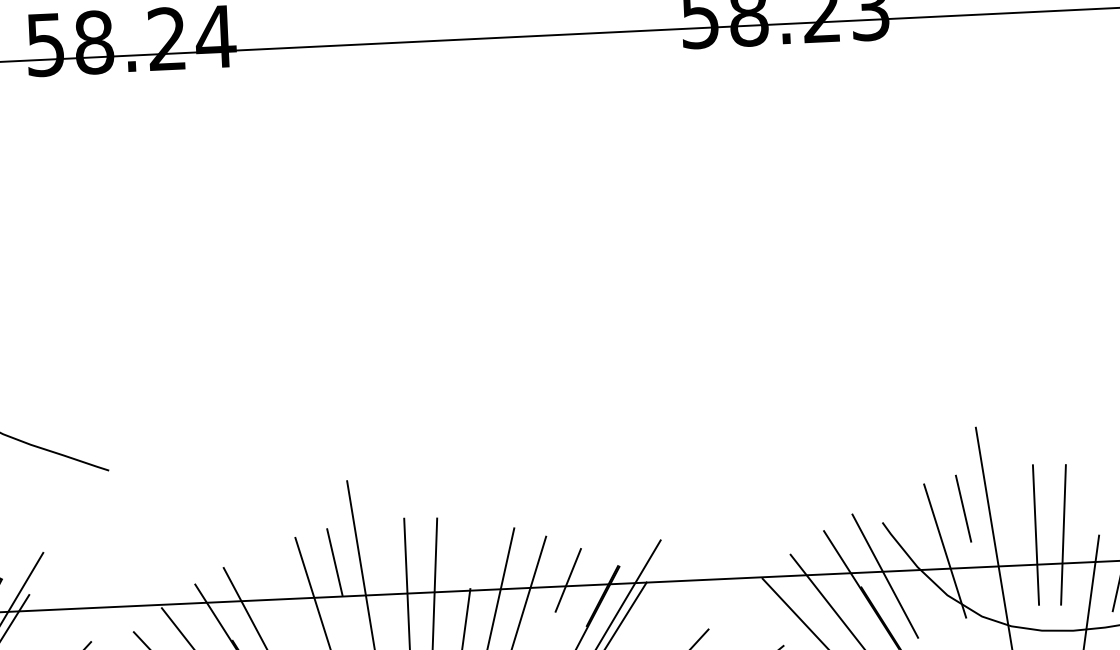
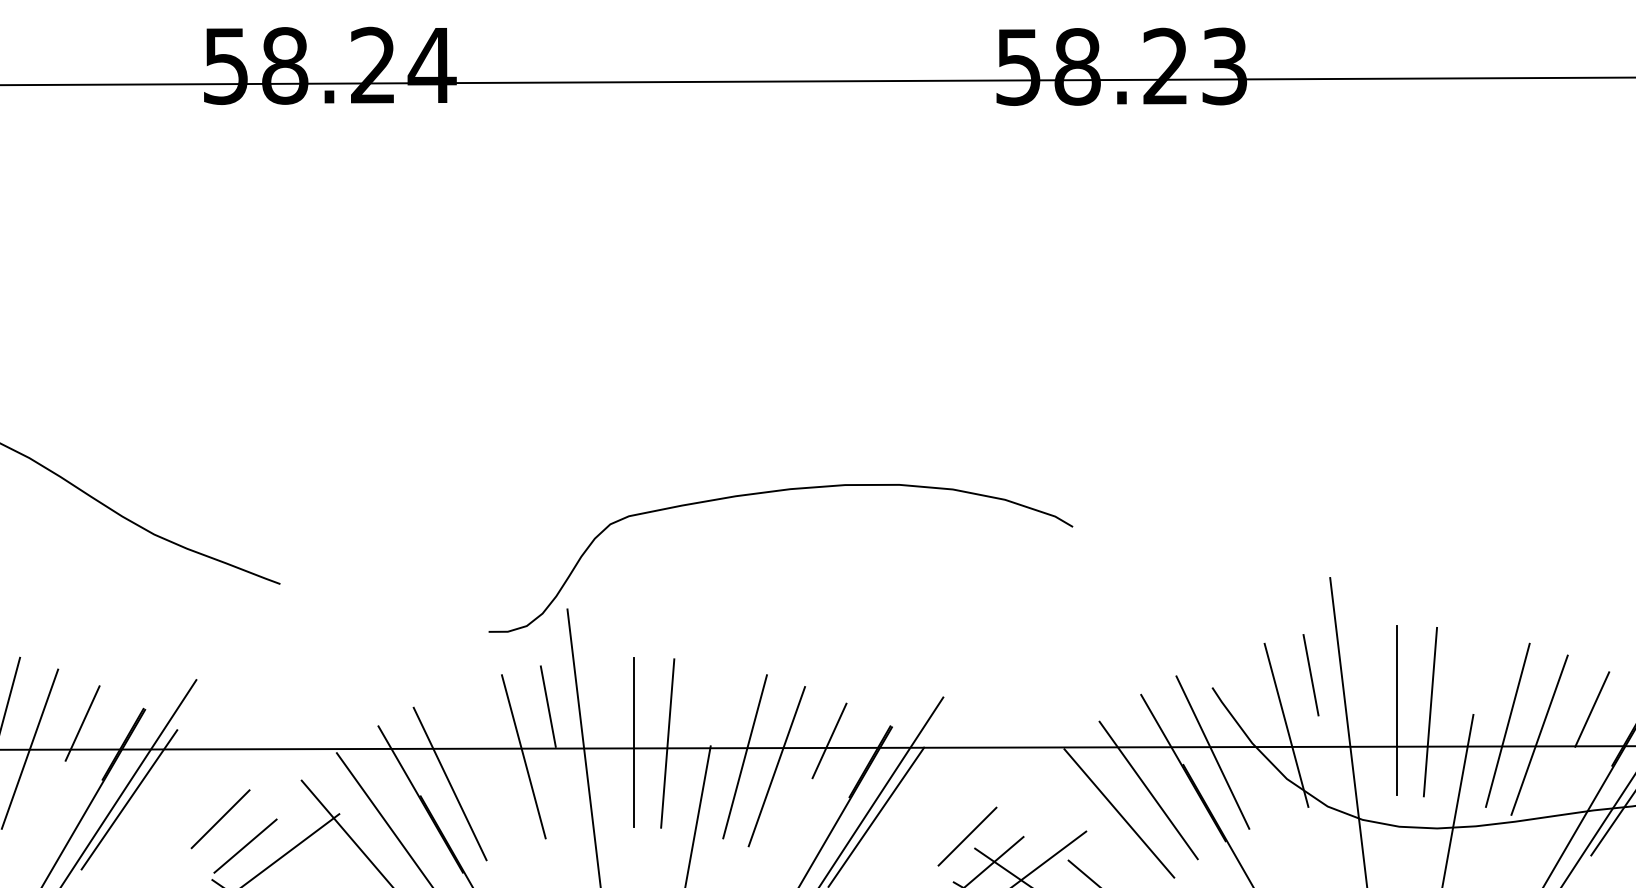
curve: (513, 377) -> (774, 492), added

